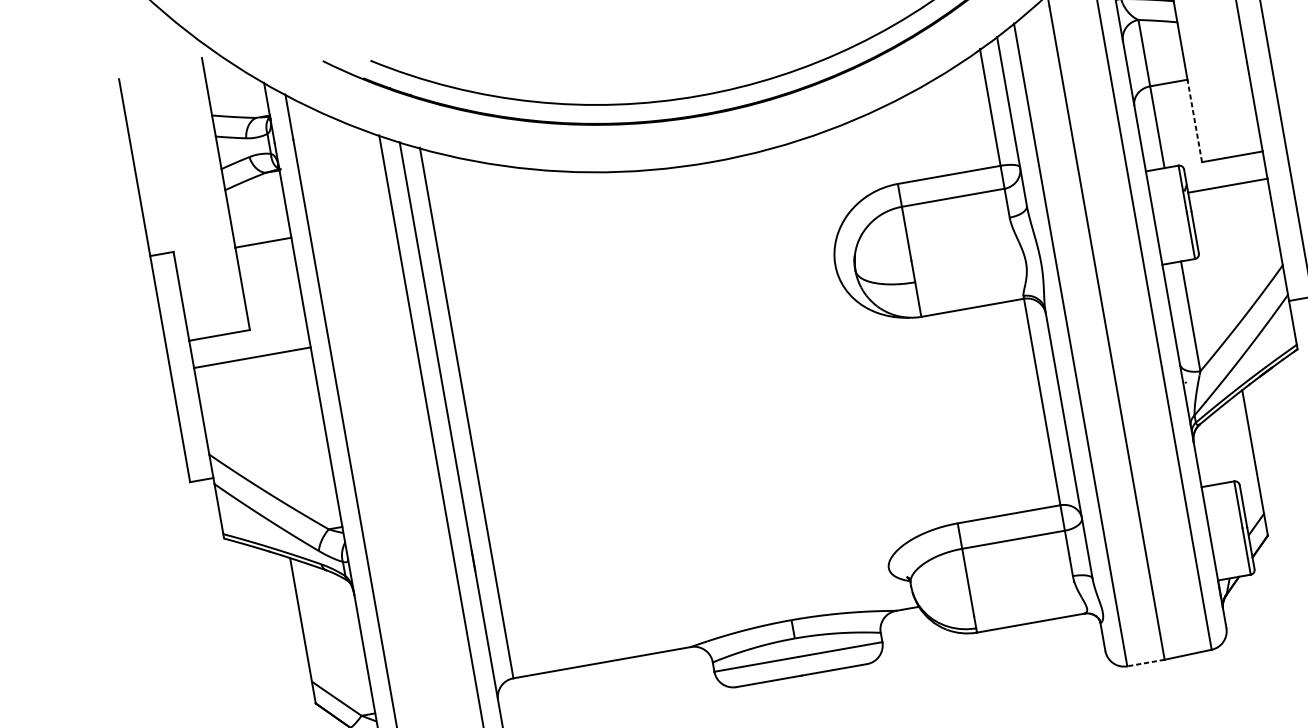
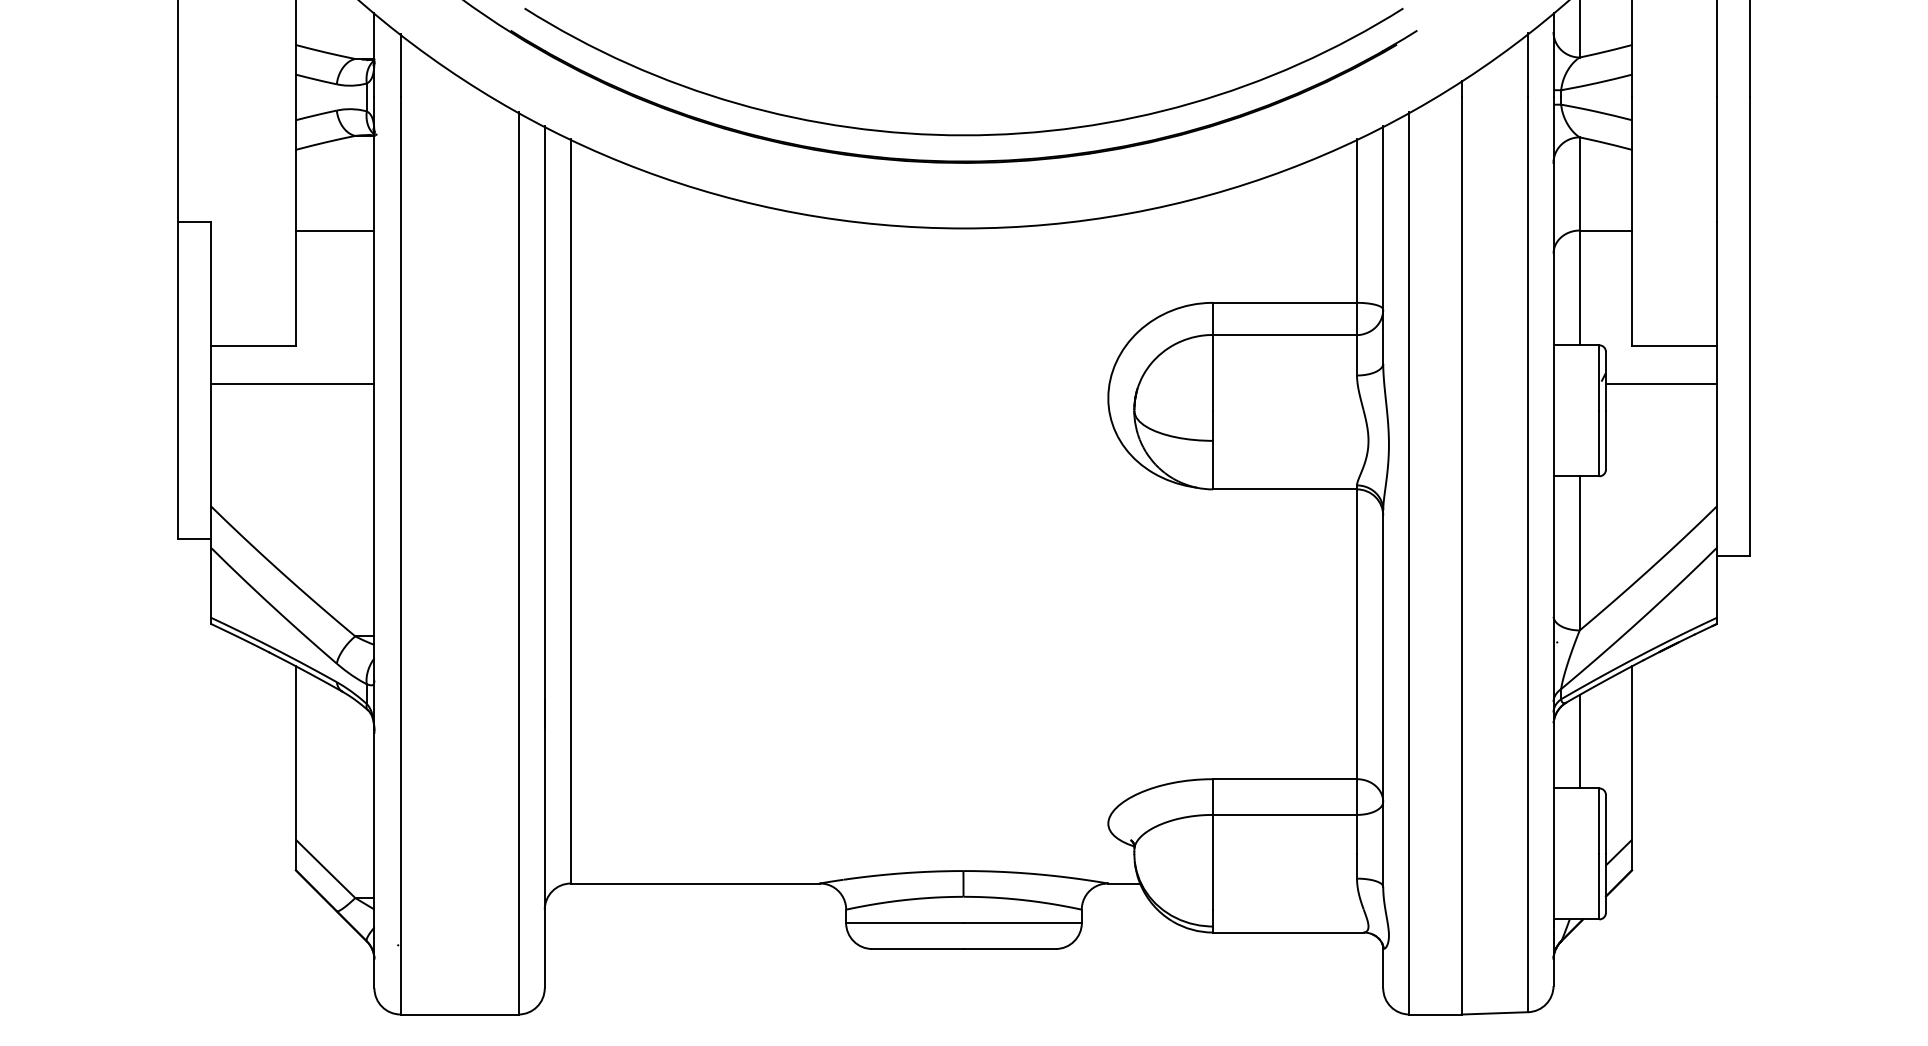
line: (1195, 121) -> (1632, 288), dashed -> solid
line: (1214, 450) -> (1579, 741), added
line: (1145, 663) -> (1435, 1014), dashed -> solid

